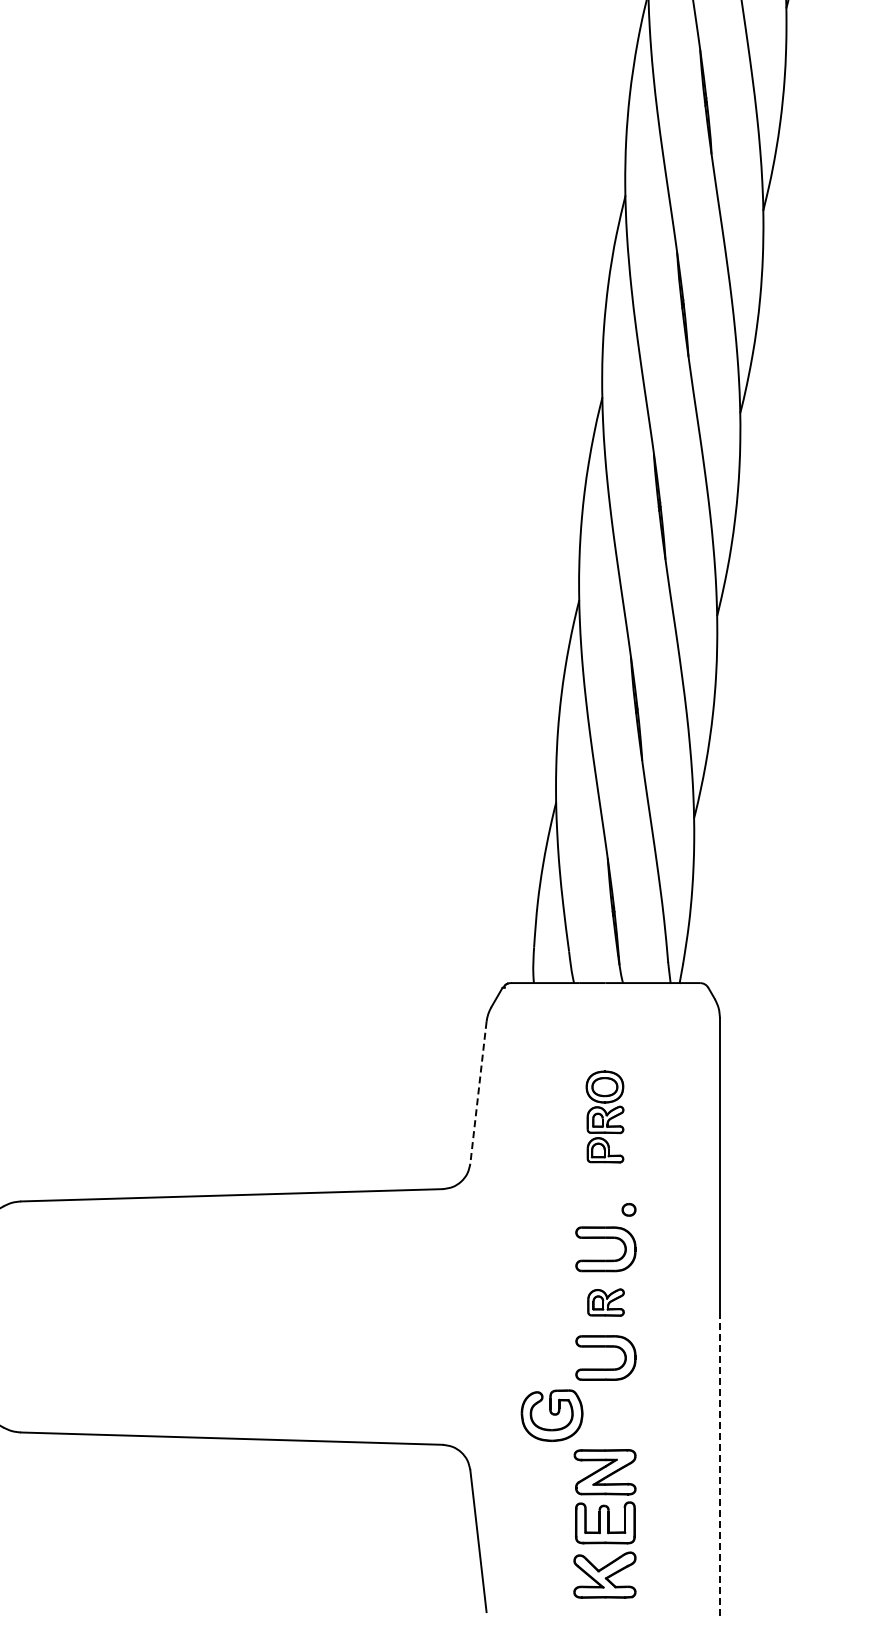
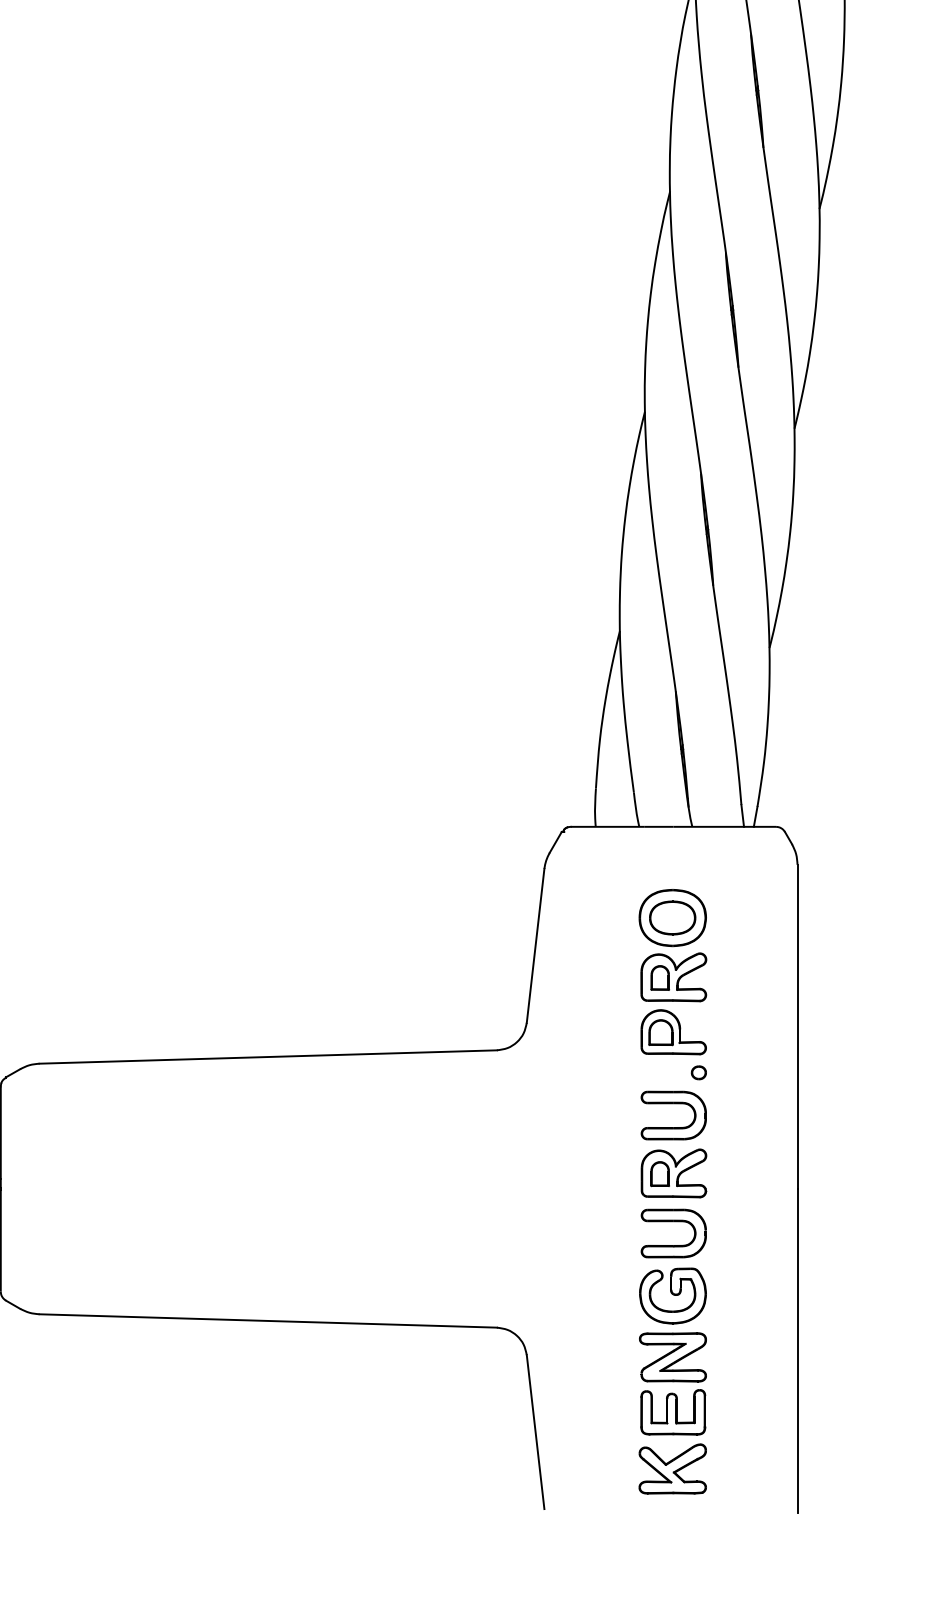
line: (478, 1093) -> (535, 946), dashed -> solid
part: (604, 1116) -> (672, 971), size x1.67
part: (605, 1302) -> (673, 1173), size x1.67
part: (551, 1415) -> (672, 1295), moved
line: (719, 1465) -> (797, 1350), dashed -> solid

